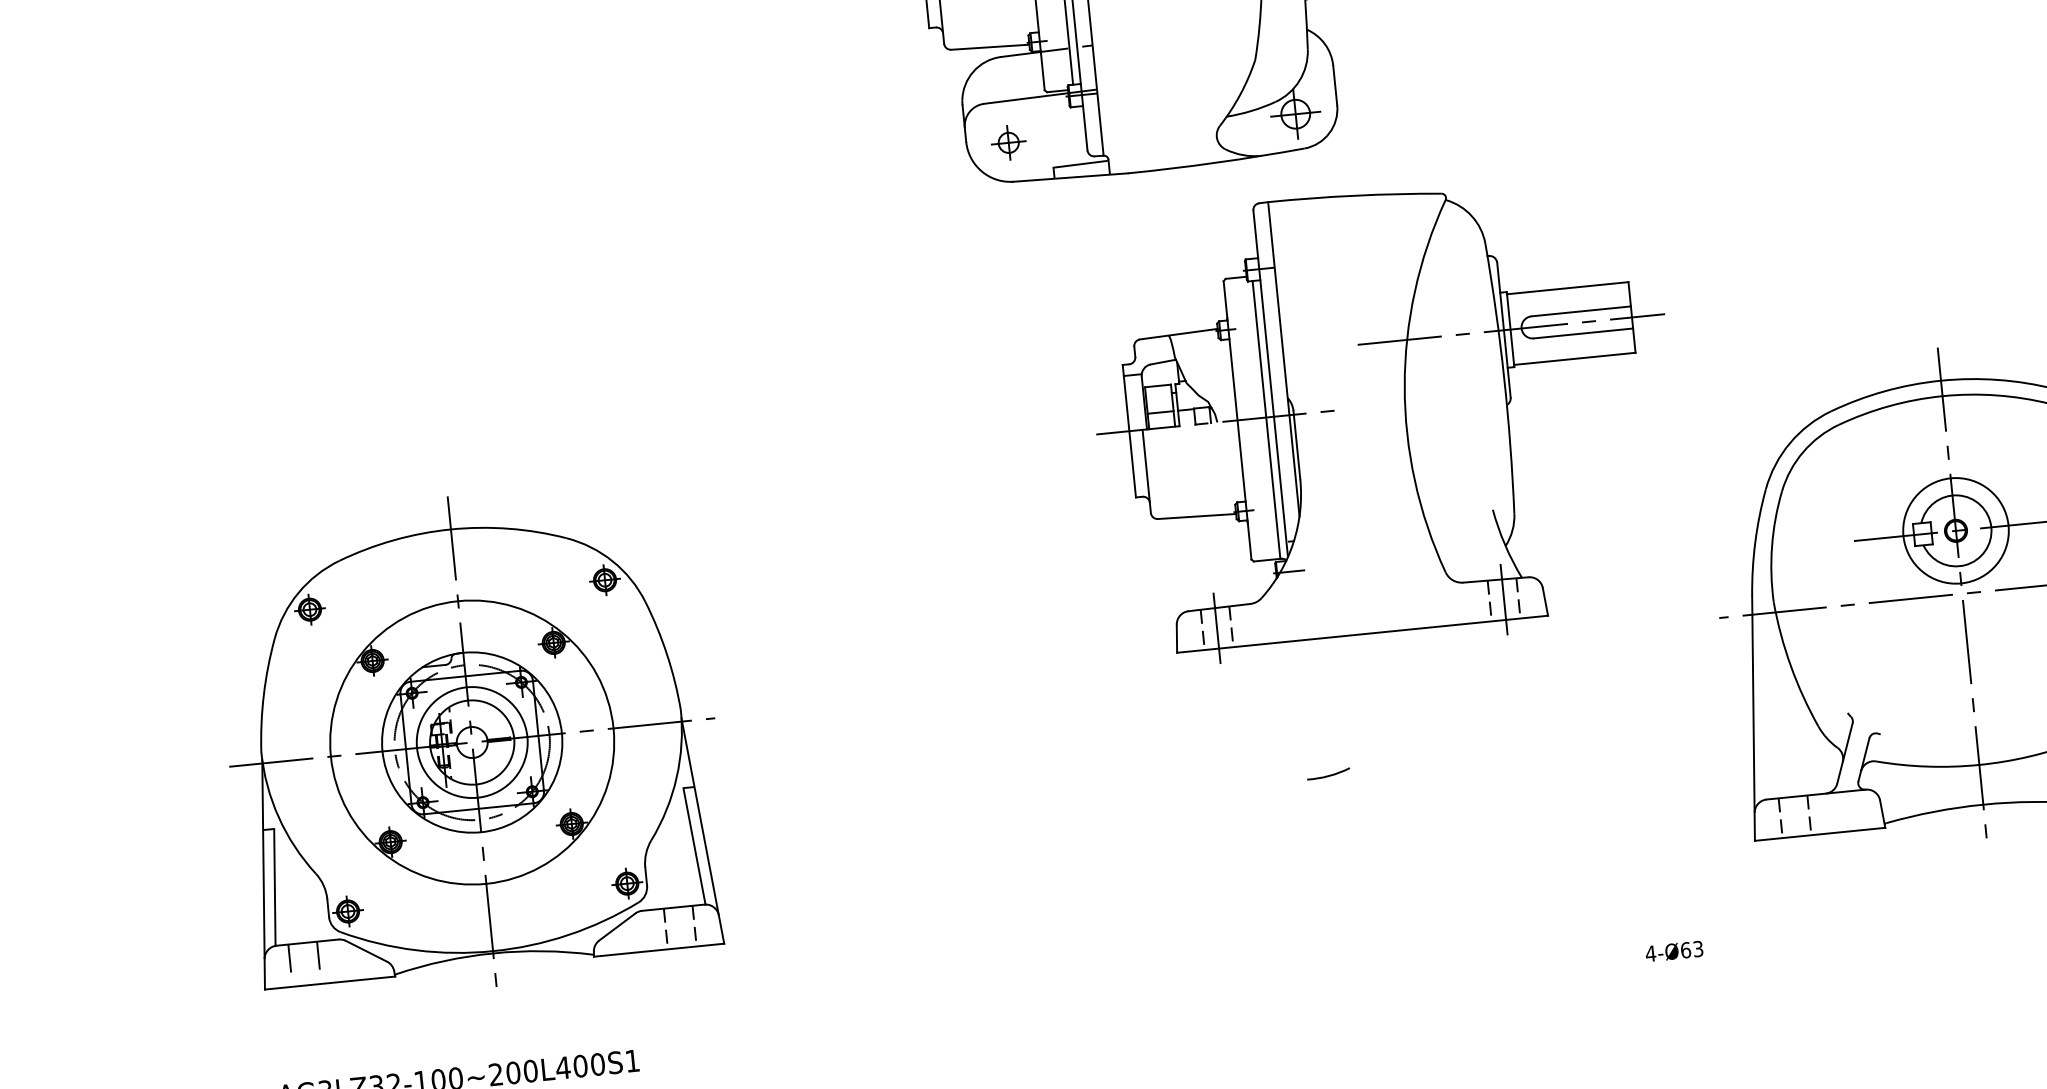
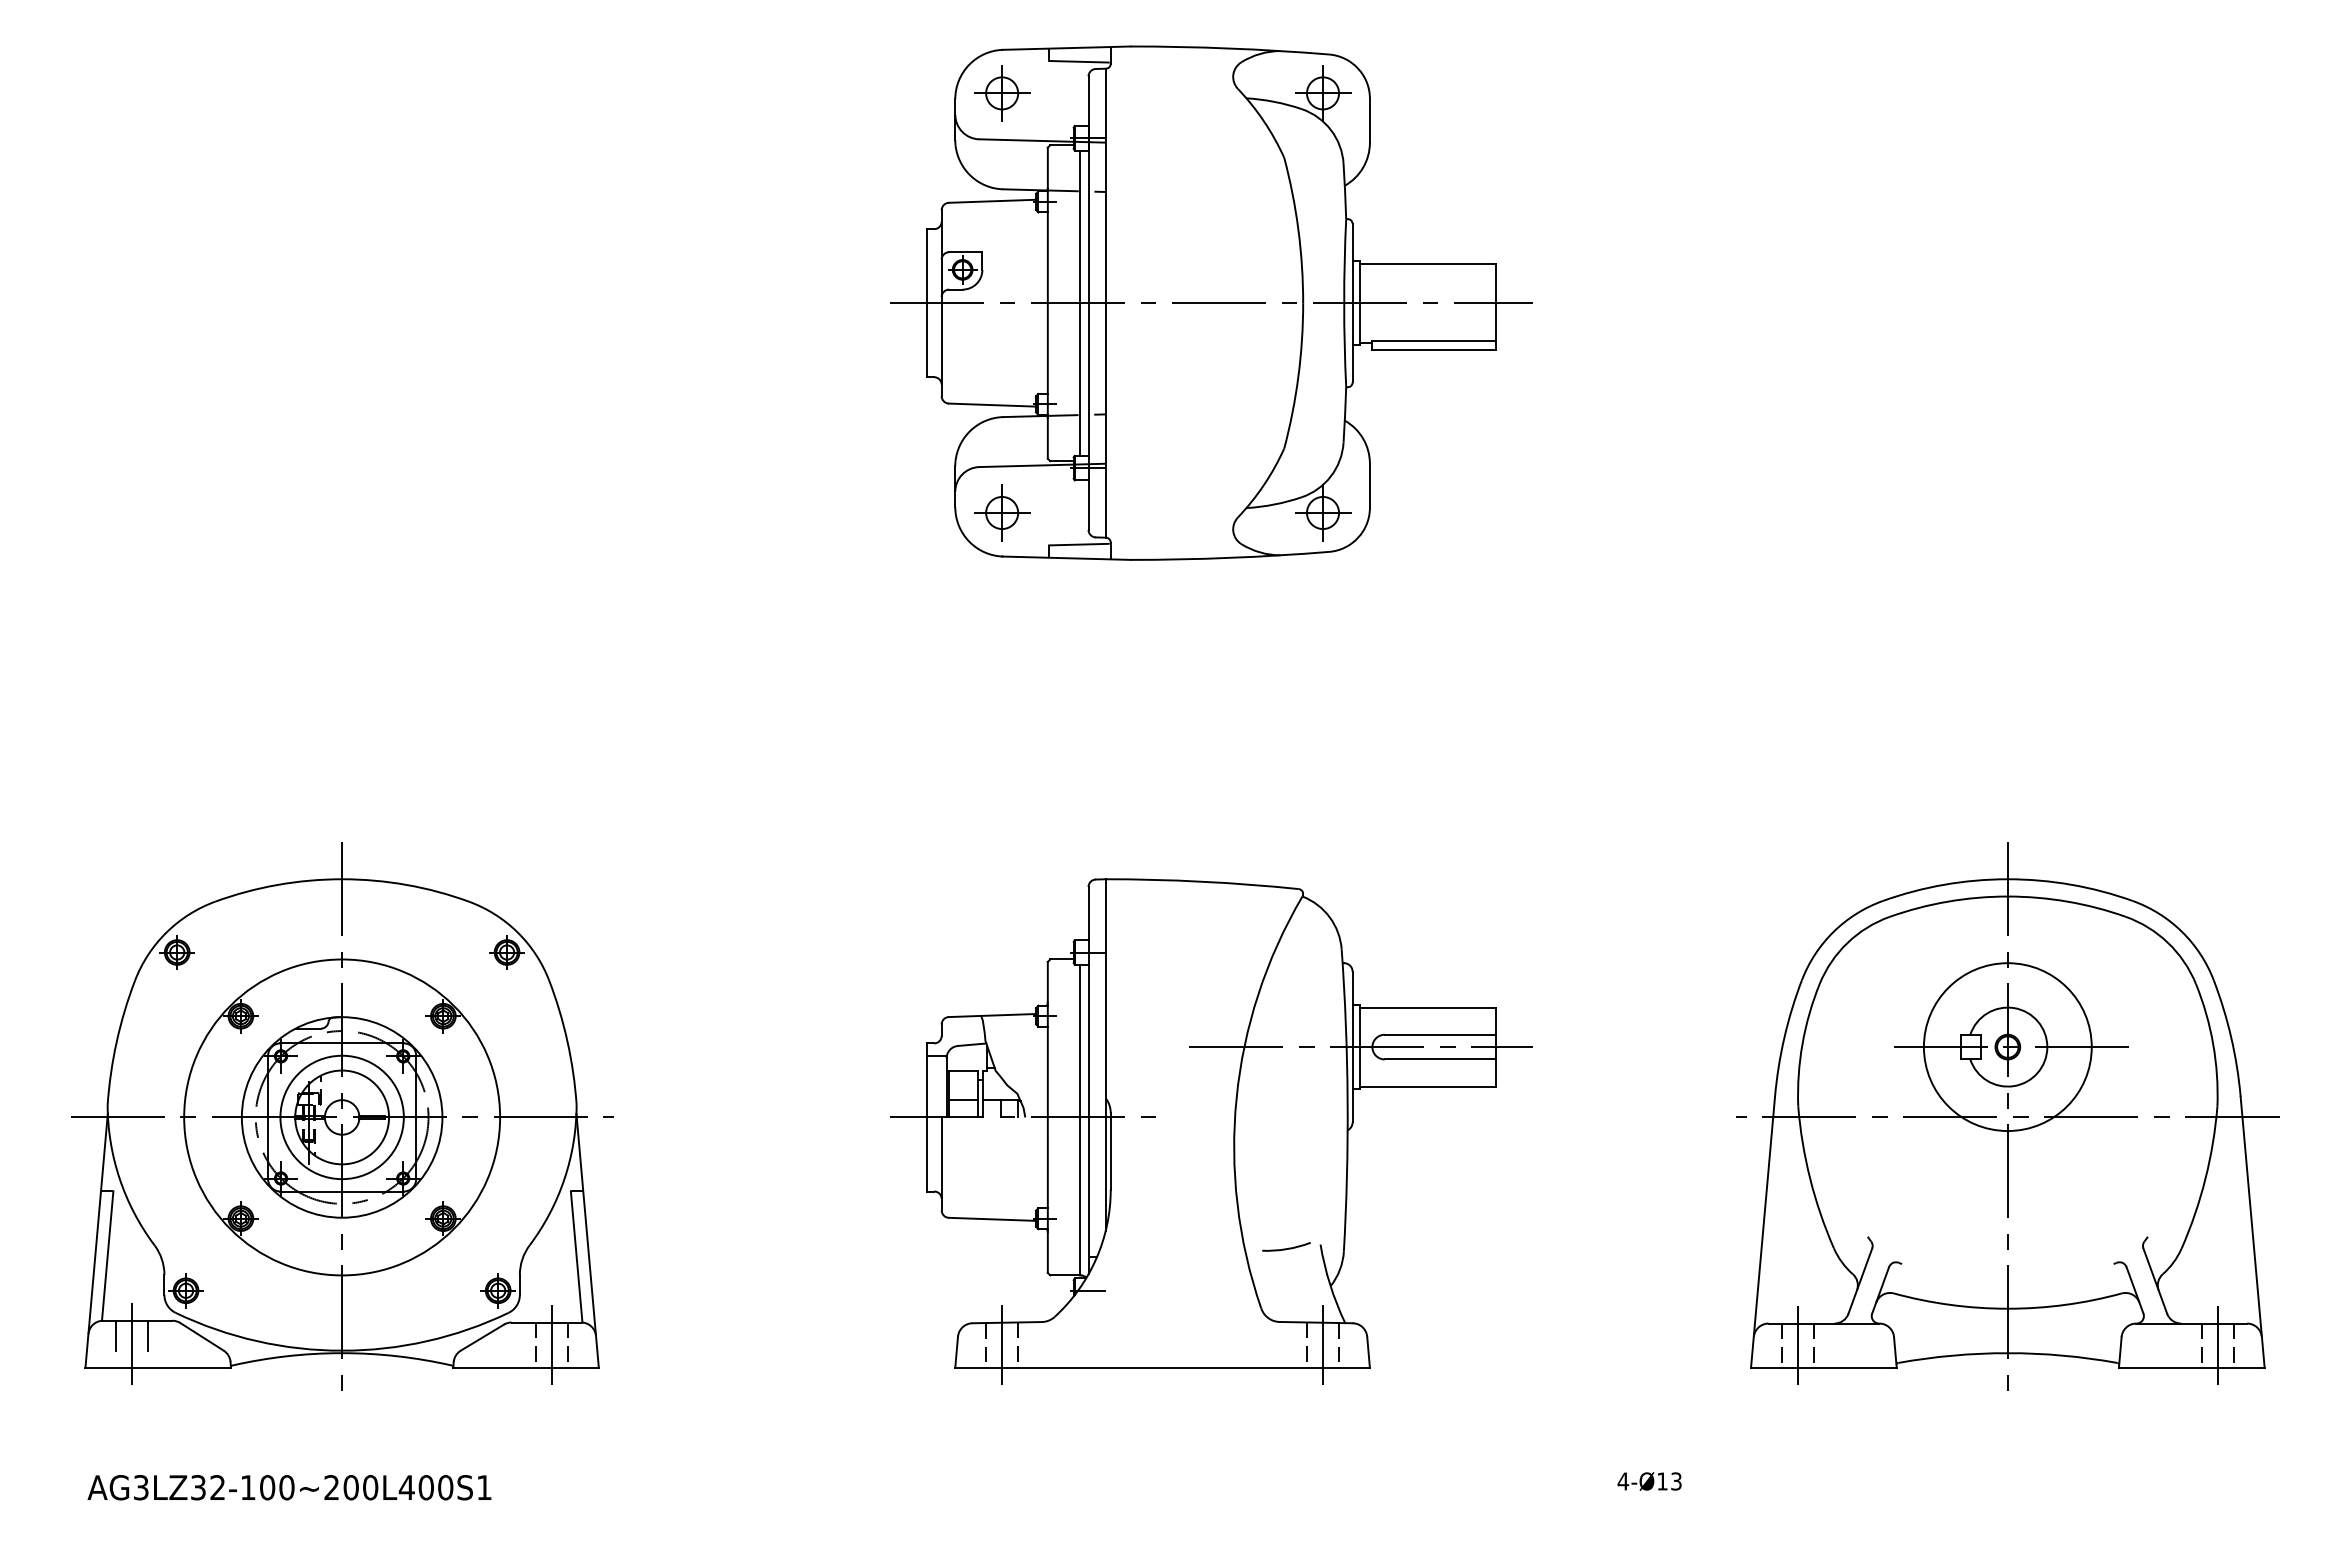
part: (1008, 142) -> (1002, 512), size x1.43
part: (1385, 418) -> (1211, 1131), moved
circle: (1955, 531) -> (2007, 1047), size x1.43
line: (1795, 816) -> (1798, 1345), added
line: (679, 927) -> (551, 1345), added
text: (1685, 950) -> (1662, 1481), 4-Ø63 -> 4-Ø13
line: (304, 964) -> (132, 1344), added

